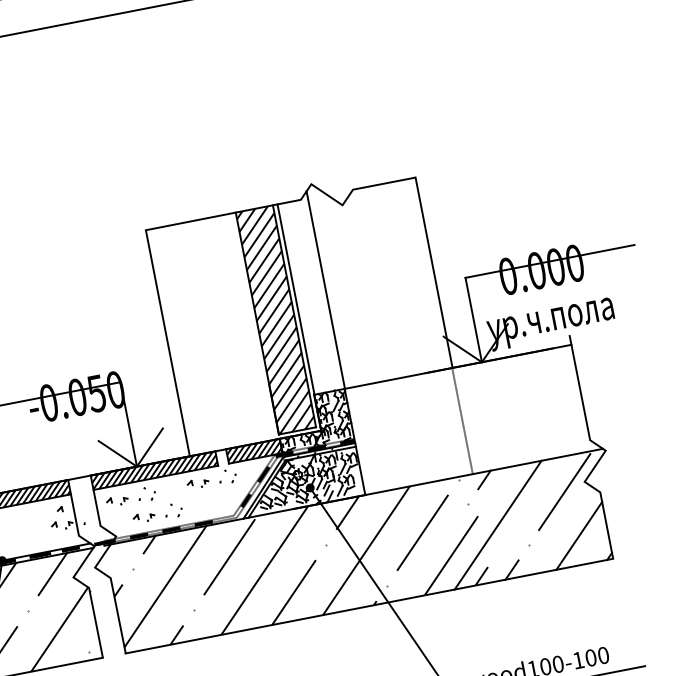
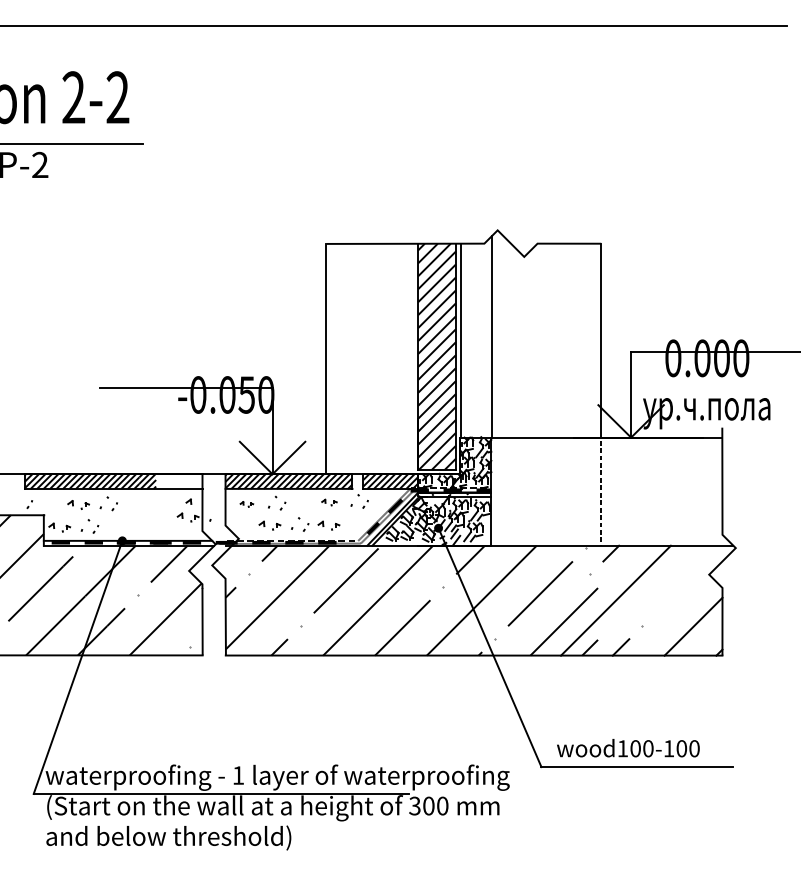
part: (198, 483) -> (329, 502), size x0.7
hatch: (46, 491) -> (179, 481), removed
line: (564, 491) -> (687, 580), removed
part: (117, 501) -> (246, 504), size x0.6
part: (201, 506) -> (328, 525), added

